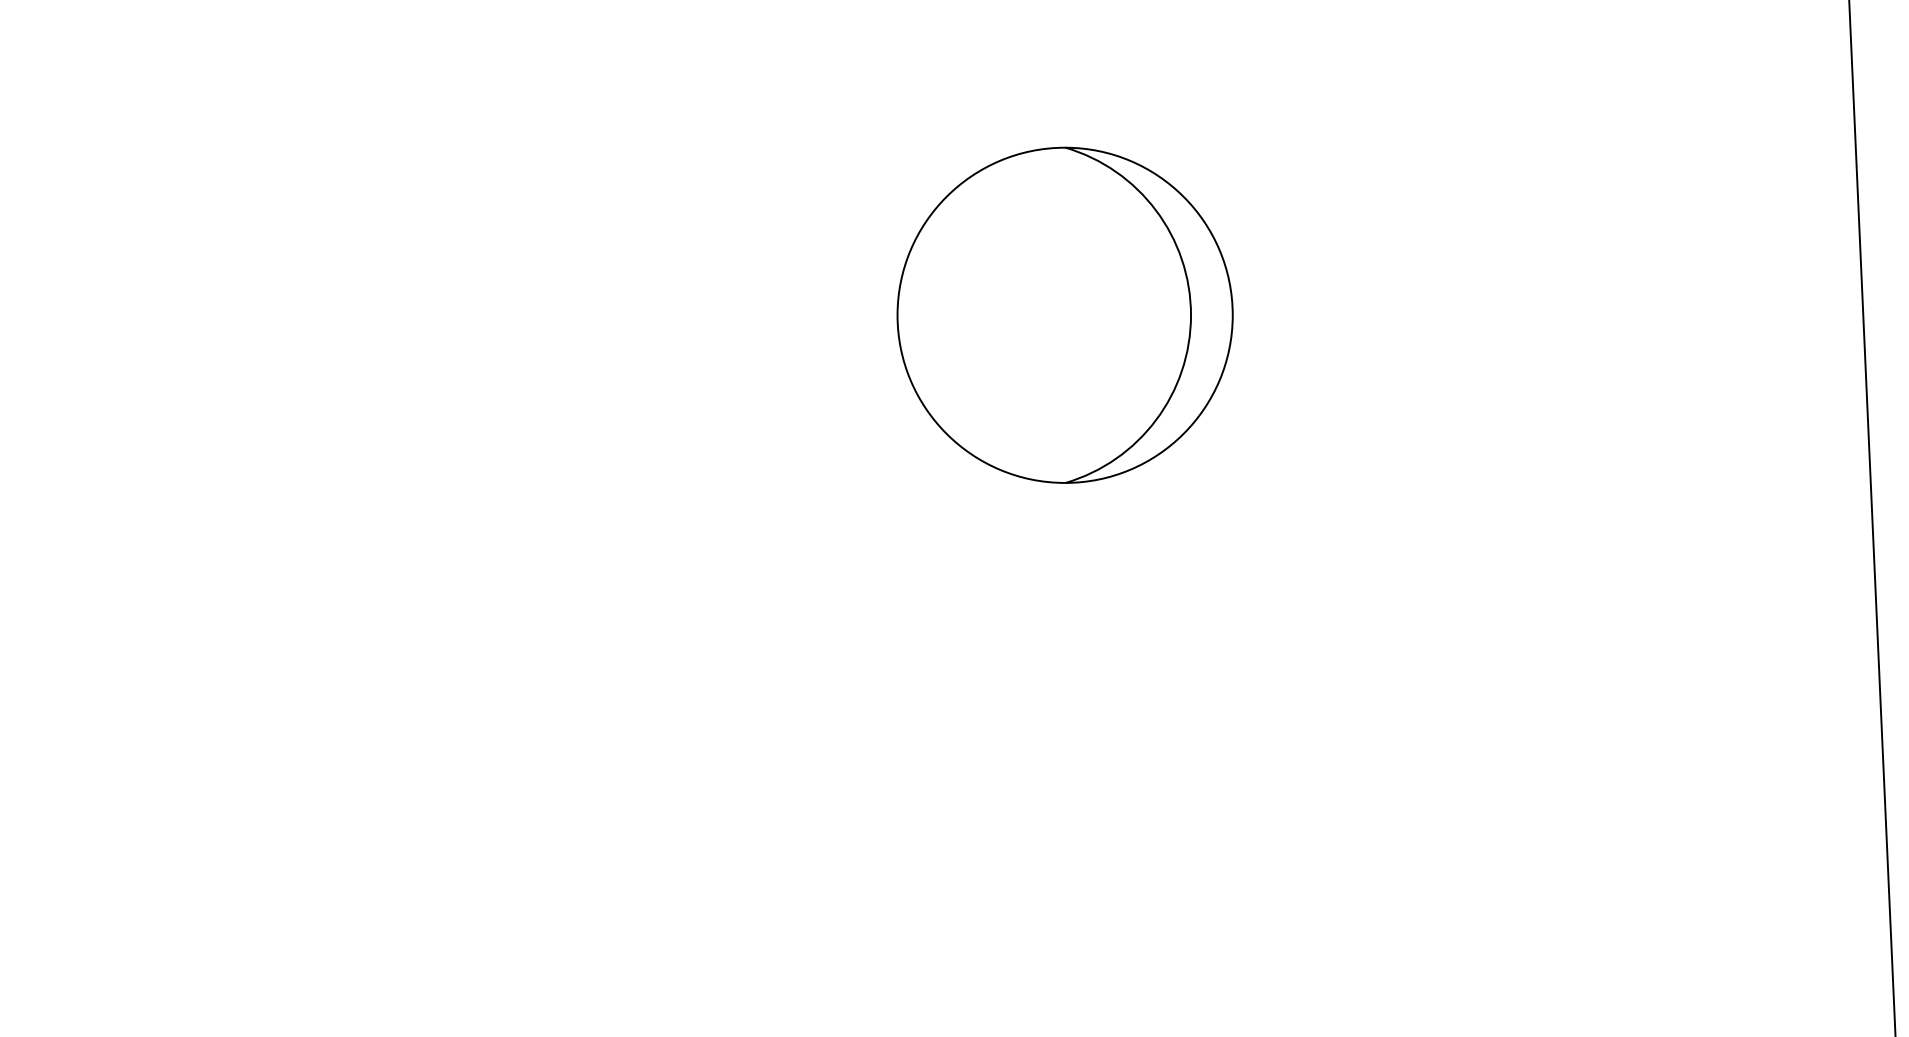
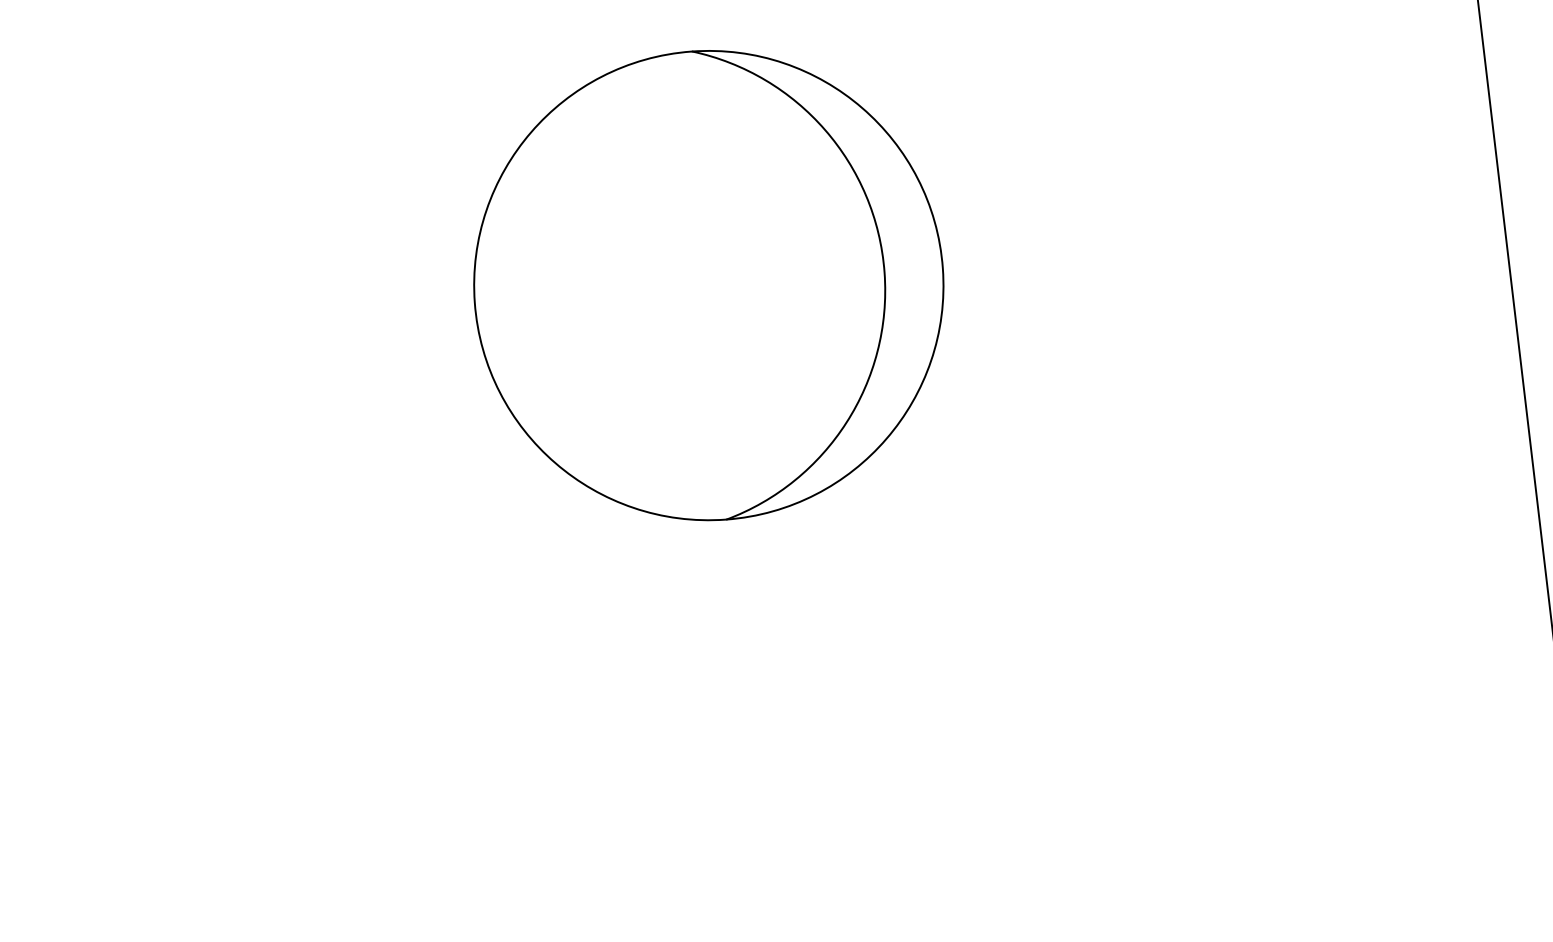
part: (1064, 314) -> (708, 284), size x1.4

